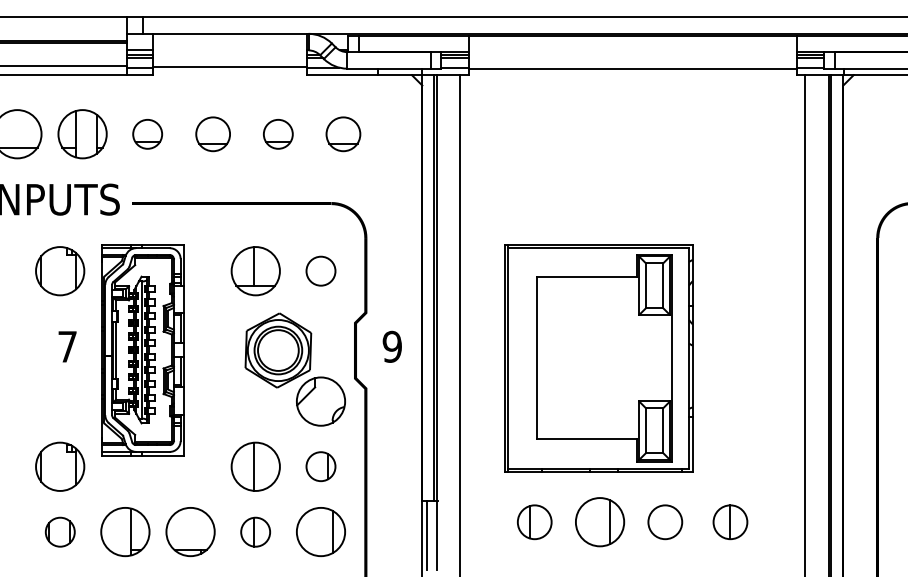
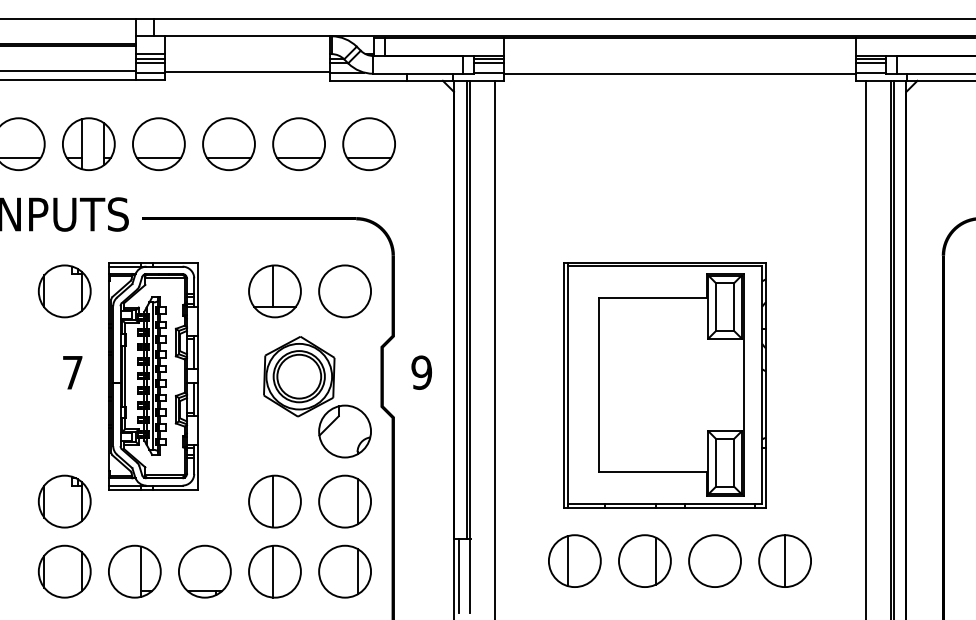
part: (147, 134) -> (158, 144), size x1.67
part: (213, 134) -> (229, 144), size x1.43
part: (278, 134) -> (299, 144), size x1.67
part: (343, 134) -> (369, 144), size x1.43
circle: (320, 271) -> (344, 291), size x1.67
part: (598, 358) -> (664, 385), moved
part: (320, 466) -> (344, 501), size x1.67
part: (534, 522) -> (574, 561), size x1.43
circle: (665, 522) -> (715, 561), size x1.43
part: (730, 522) -> (785, 561), size x1.43
part: (60, 532) -> (65, 572), size x1.67
part: (255, 532) -> (274, 572), size x1.67

